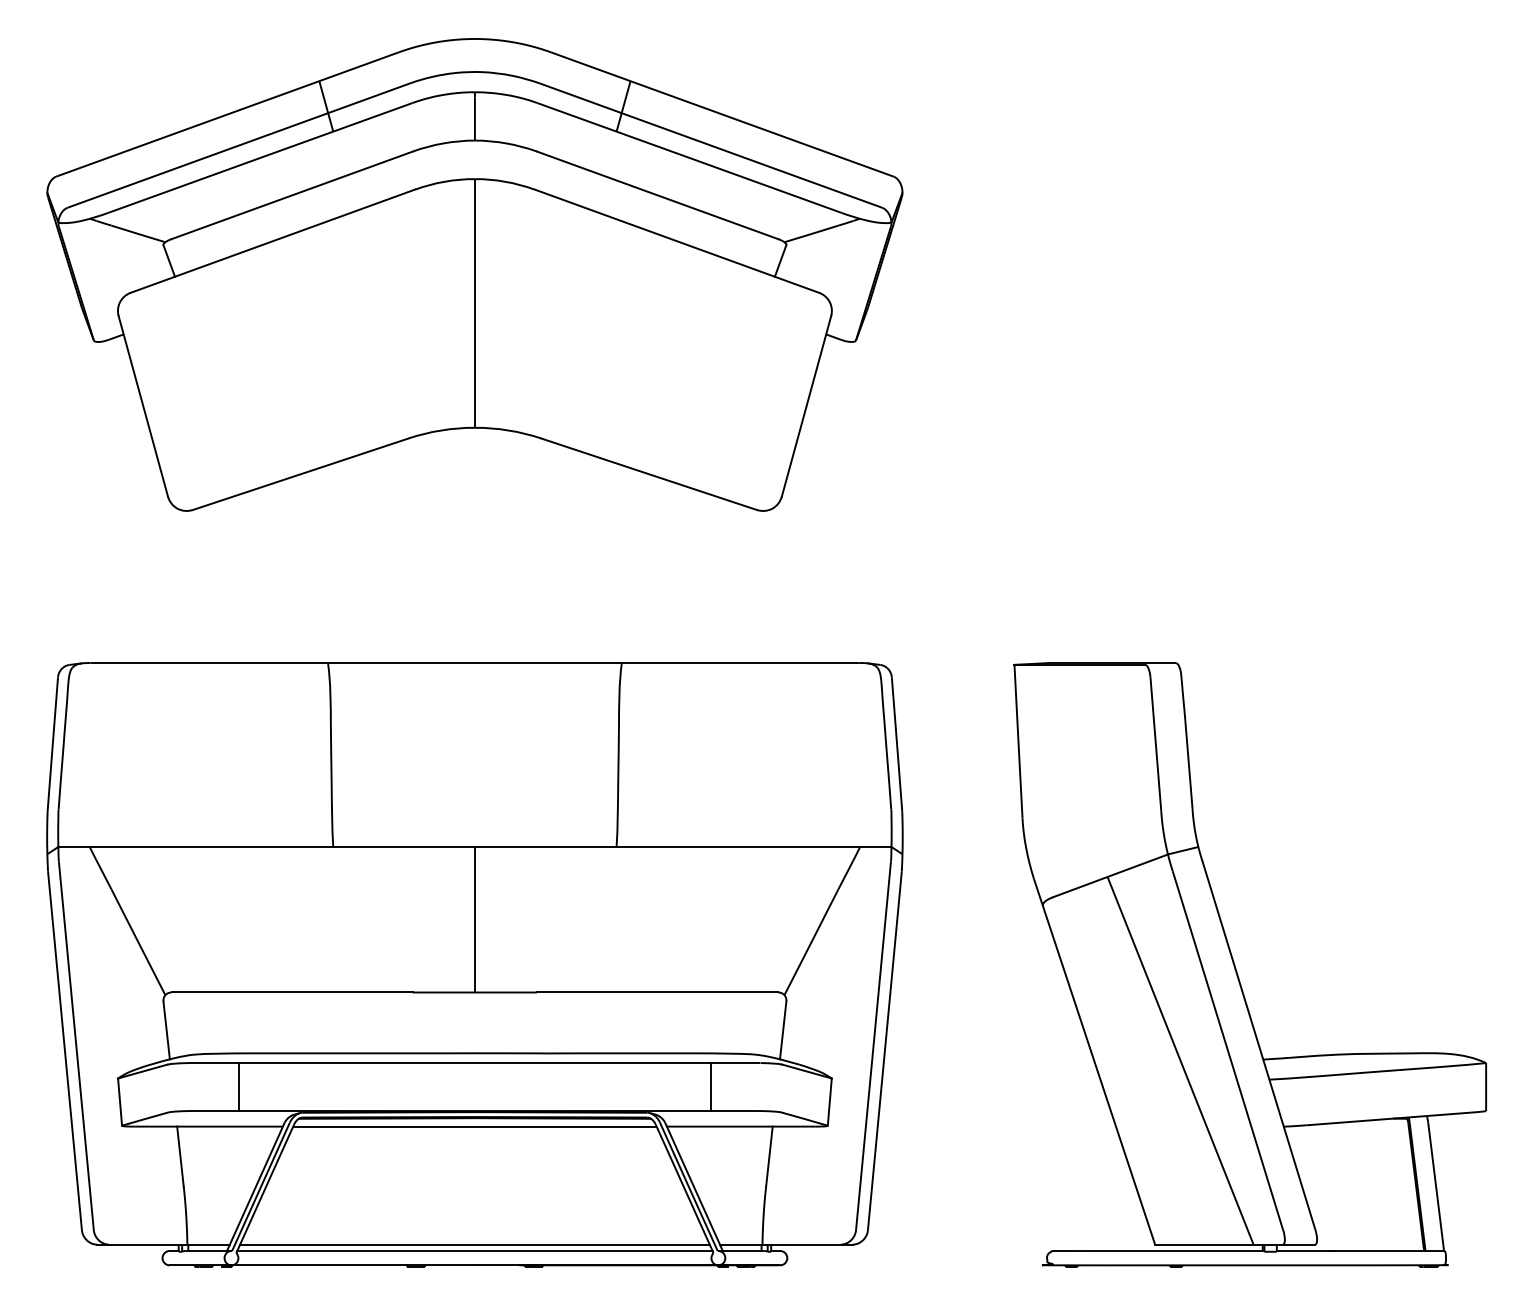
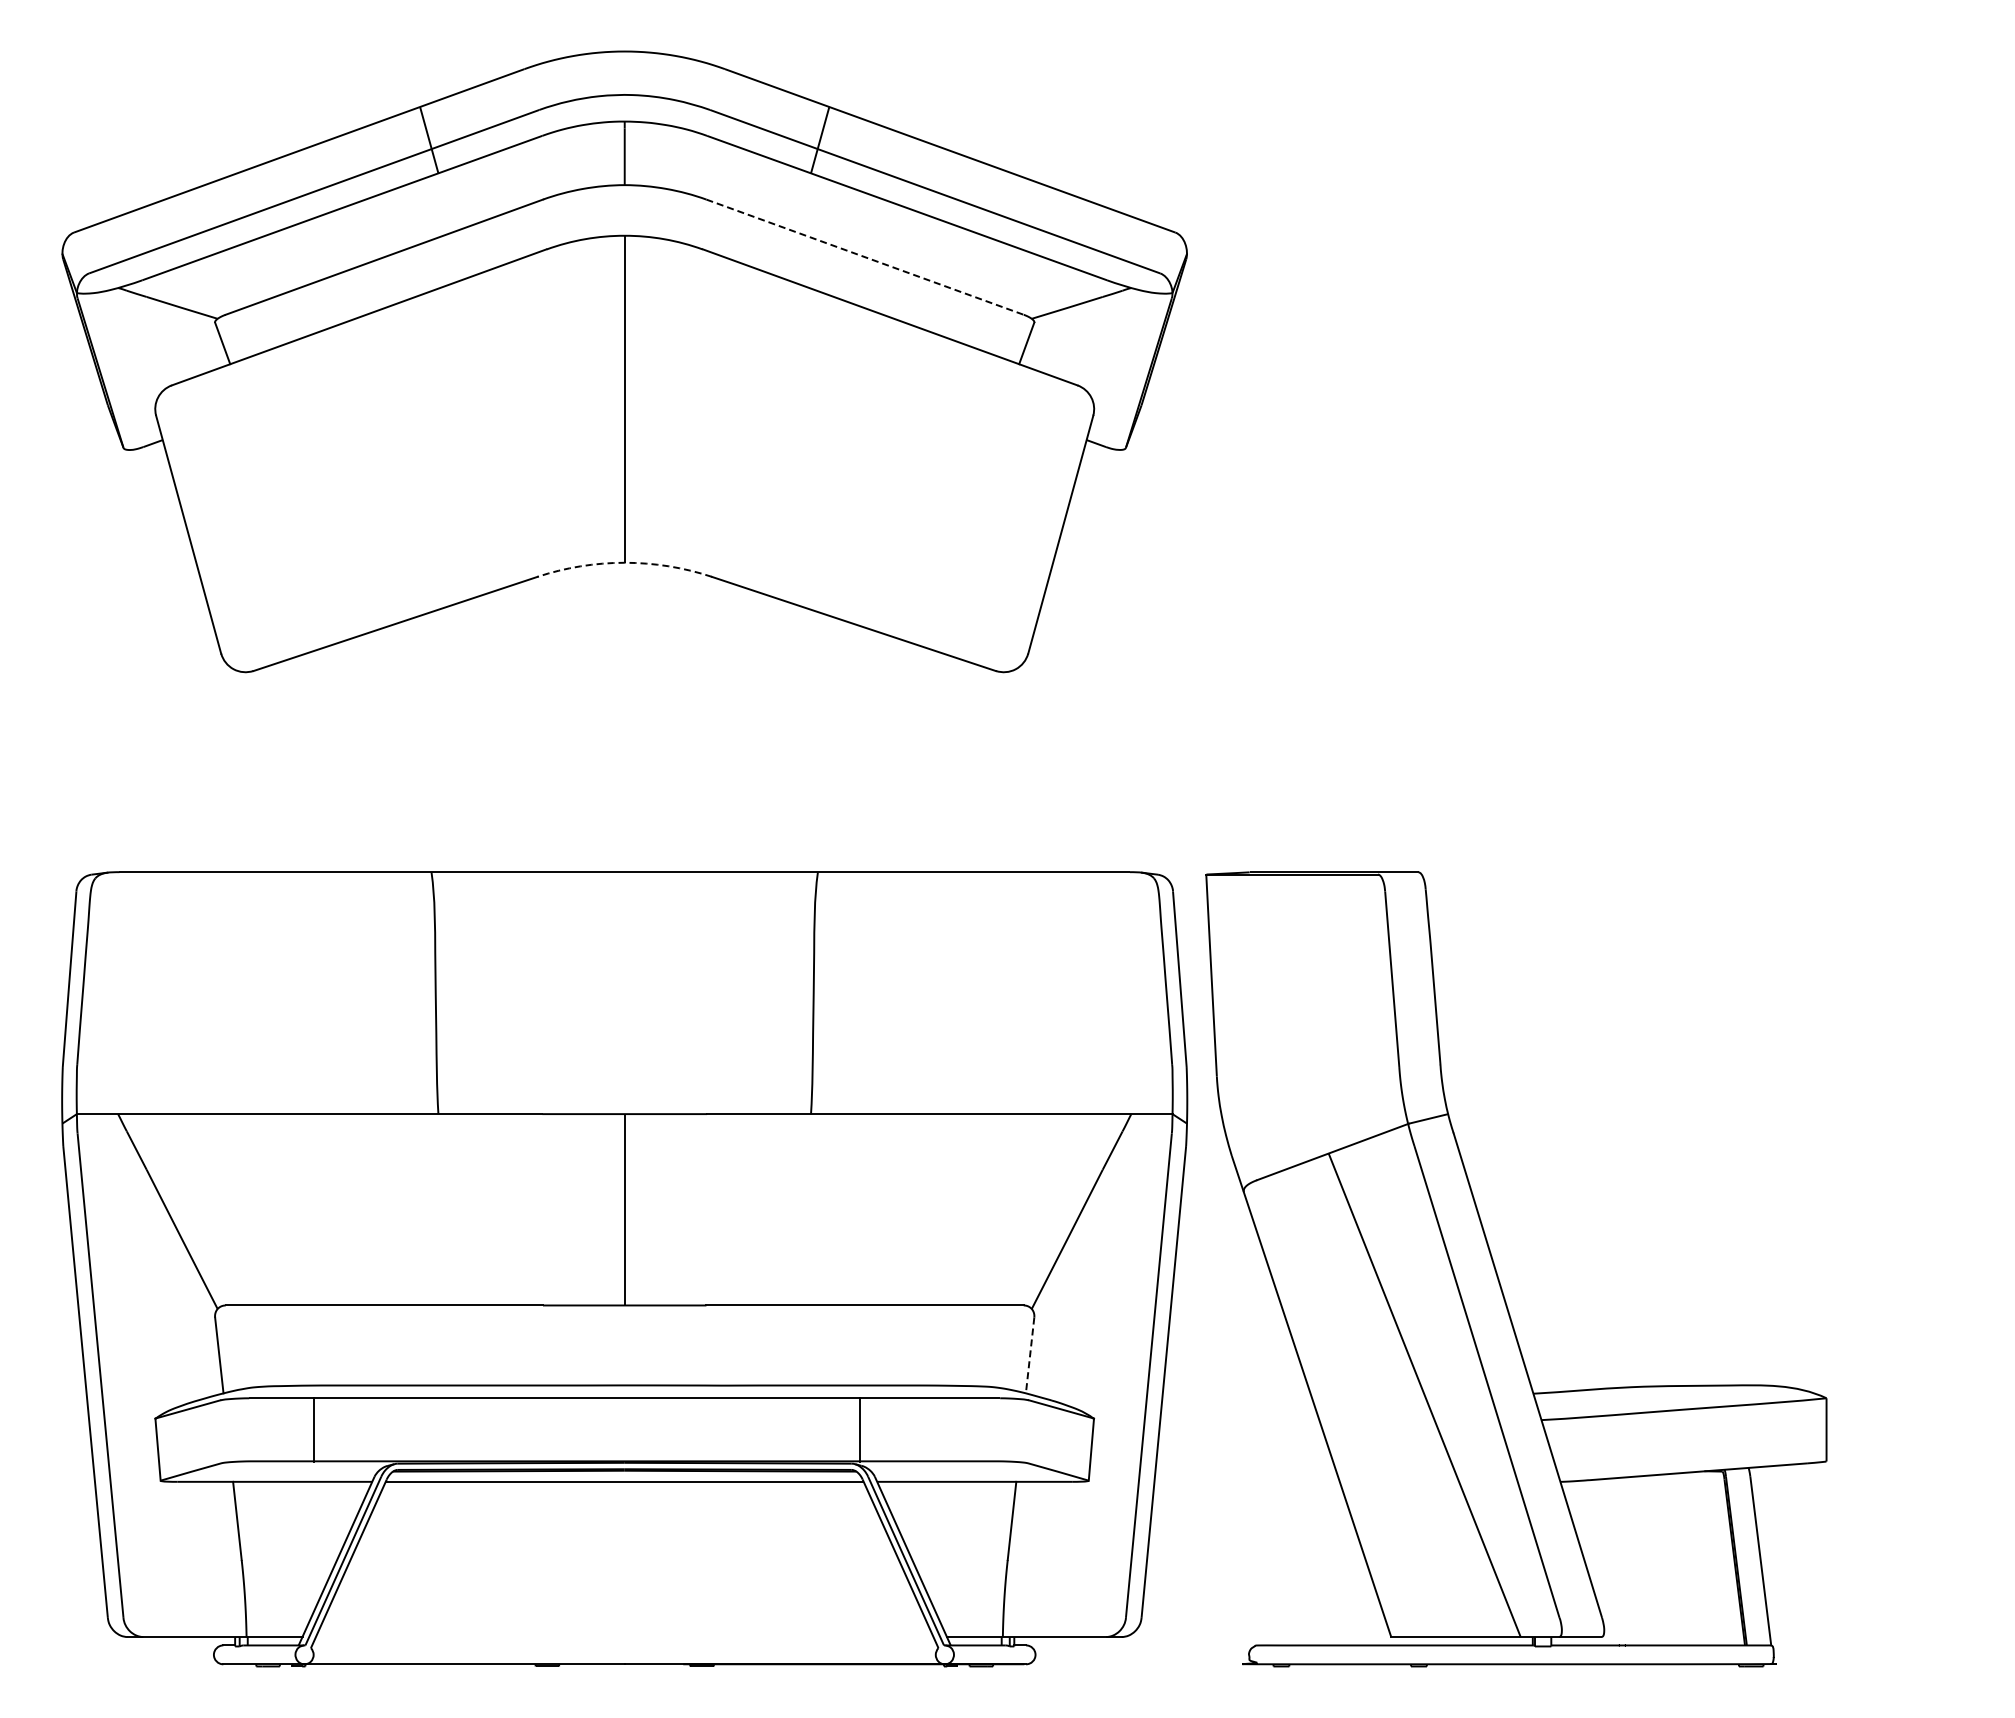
line: (658, 195) -> (865, 257), solid -> dashed
arc: (474, 427) -> (624, 562), solid -> dashed
part: (1236, 969) -> (1498, 1275), moved
line: (783, 1030) -> (1030, 1355), solid -> dashed
line: (711, 1086) -> (859, 1429), moved
line: (474, 1244) -> (624, 1637), removed
line: (474, 1251) -> (624, 1645), removed

